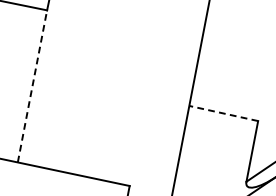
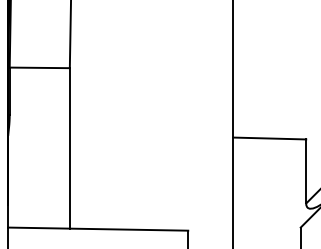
line: (32, 85) -> (69, 147), dashed -> solid
line: (223, 113) -> (269, 138), dashed -> solid

